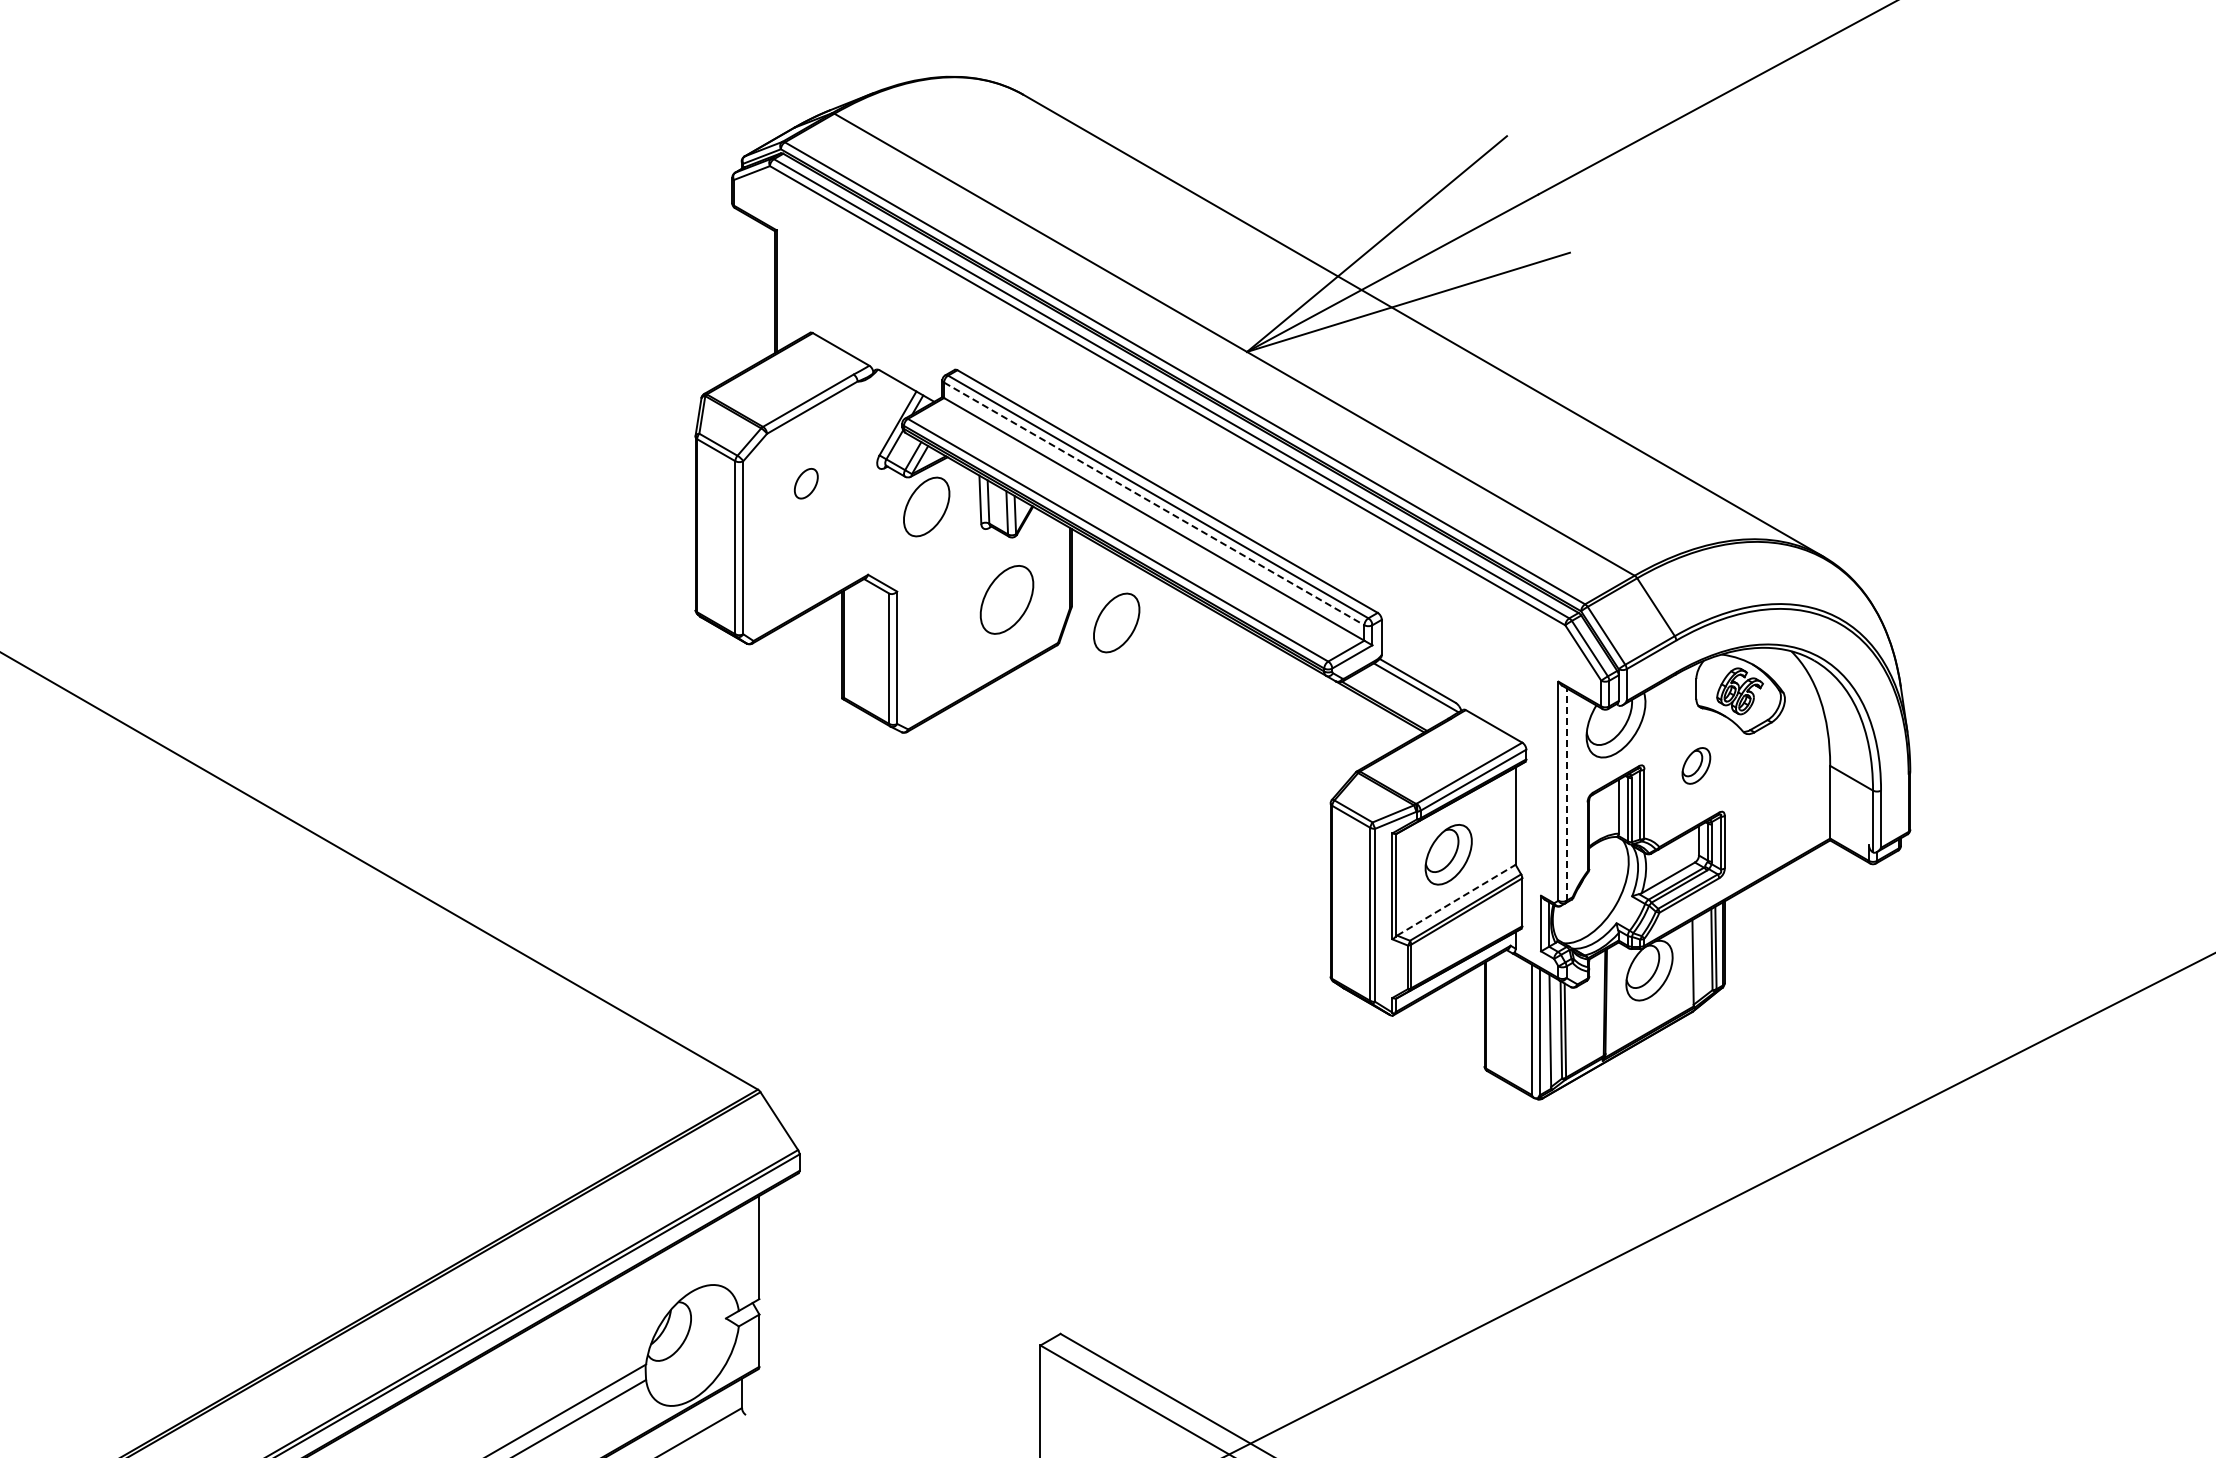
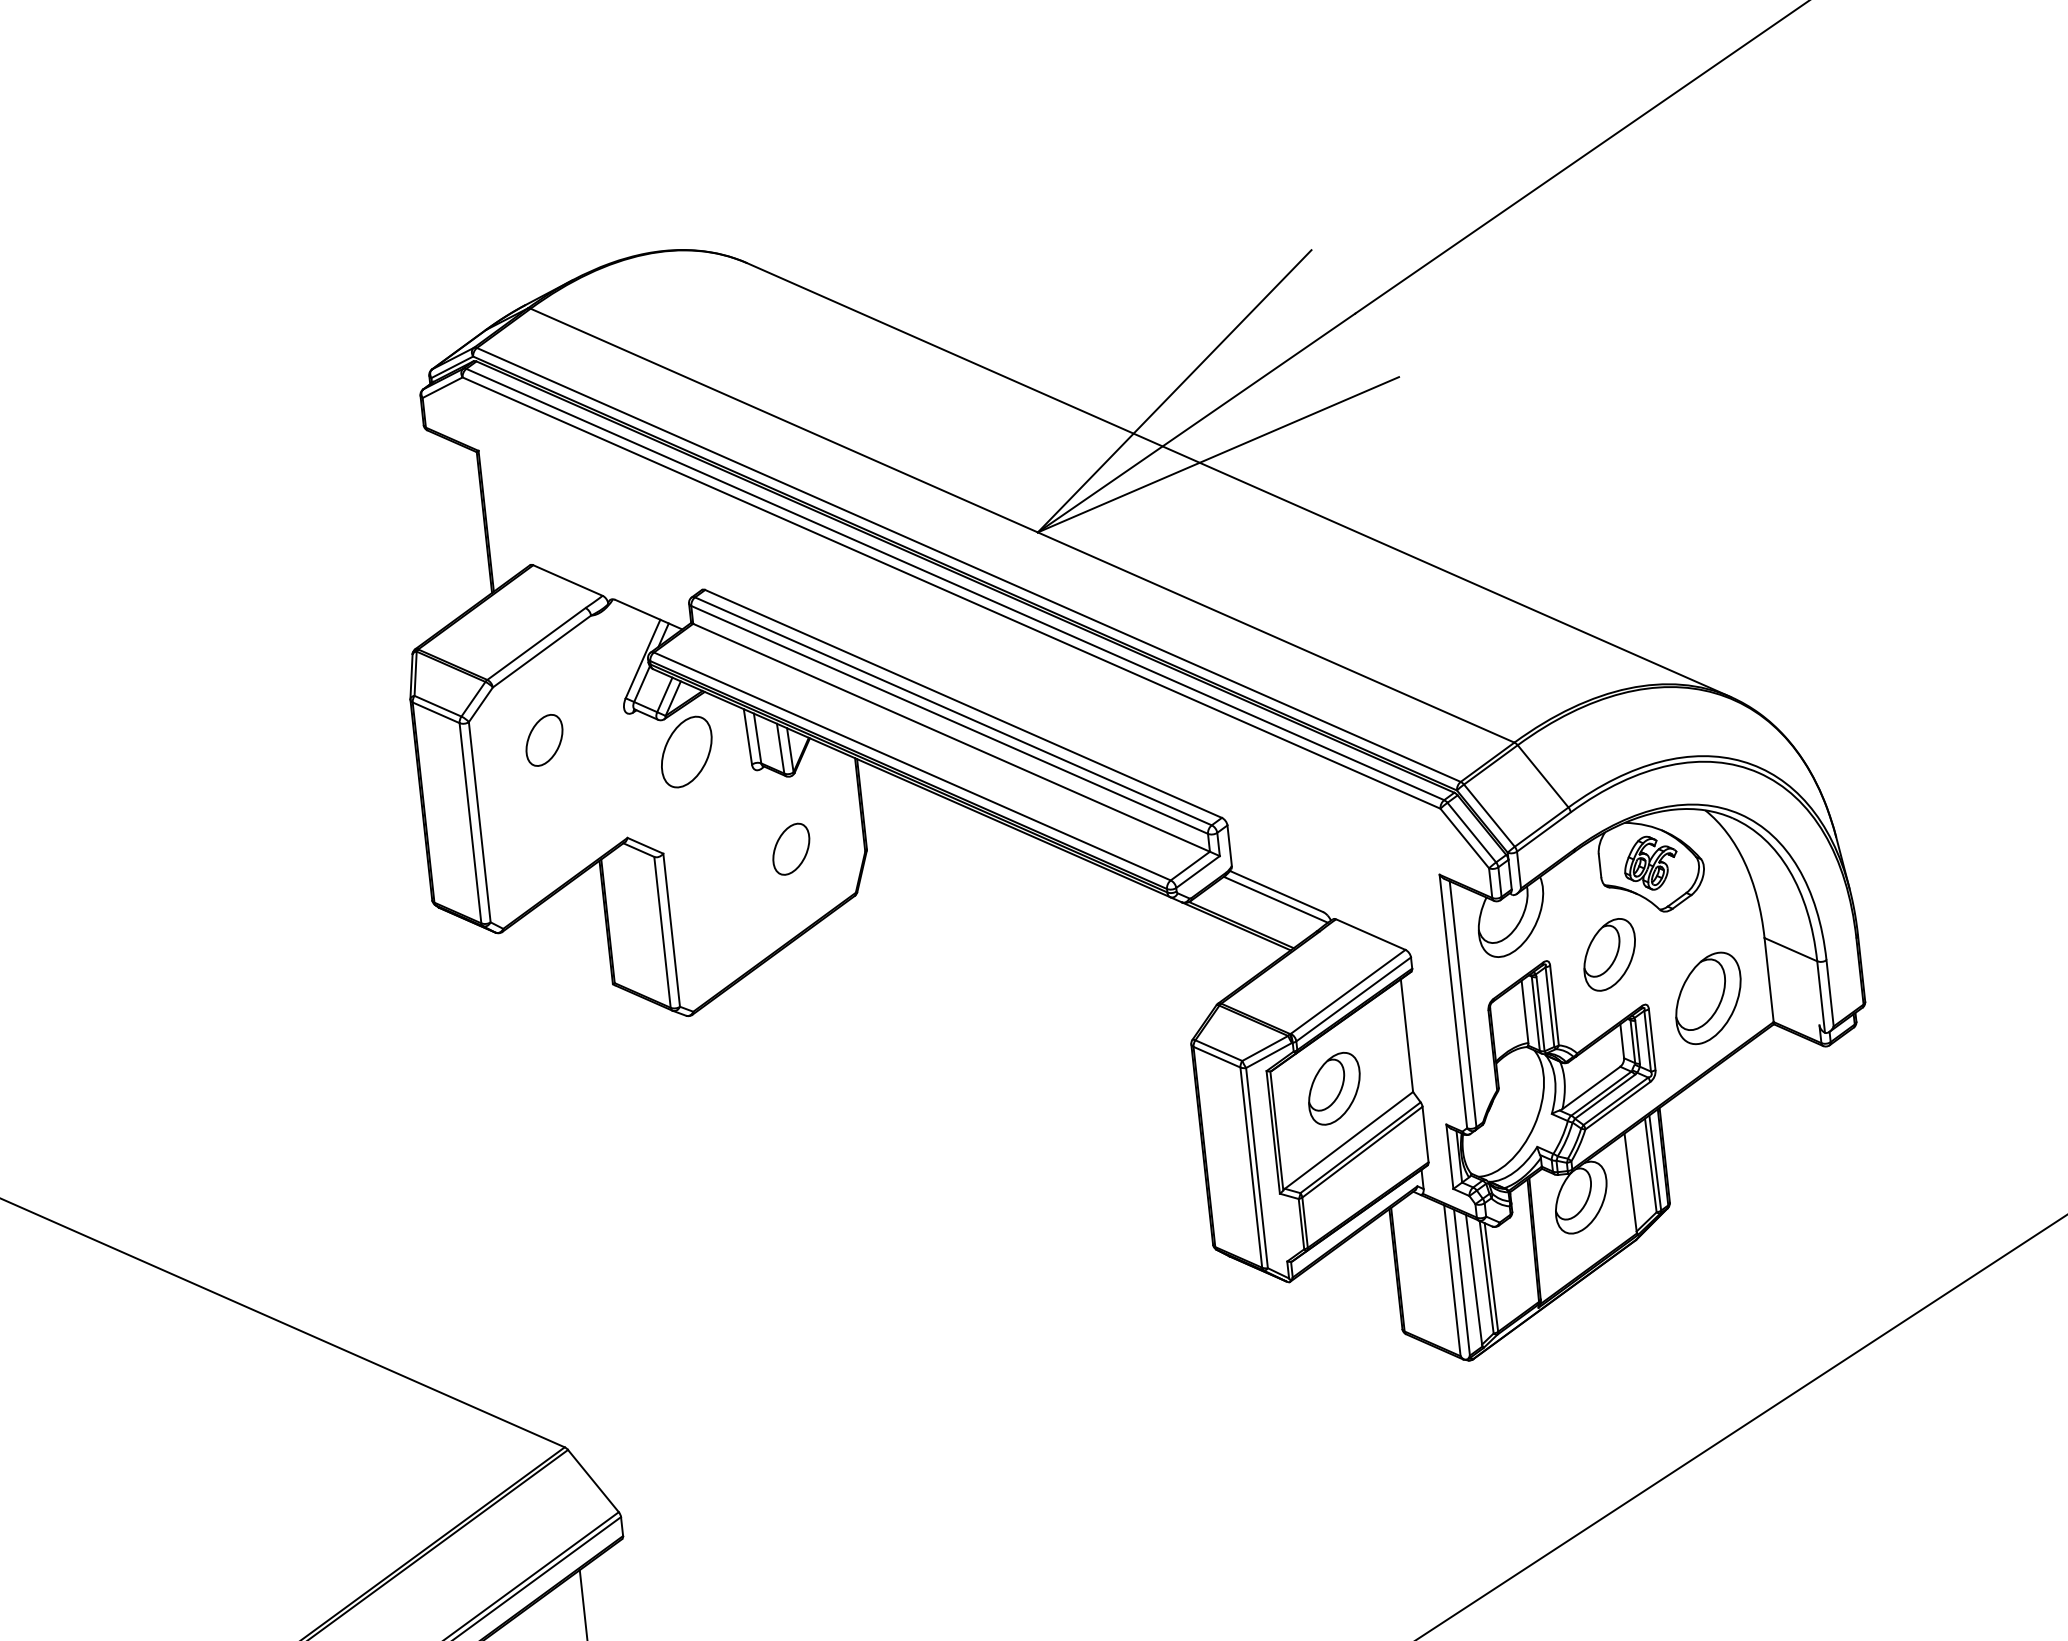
part: (806, 483) -> (544, 739), size x1.43
line: (1154, 503) -> (949, 719), dashed -> solid
part: (1006, 599) -> (790, 849), size x0.62
part: (1116, 622) -> (920, 861), removed
part: (1696, 765) -> (1609, 954), size x1.67
line: (1566, 793) -> (1462, 1003), dashed -> solid
part: (1776, 812) -> (1708, 998), added
line: (1456, 899) -> (1349, 1139), dashed -> solid

